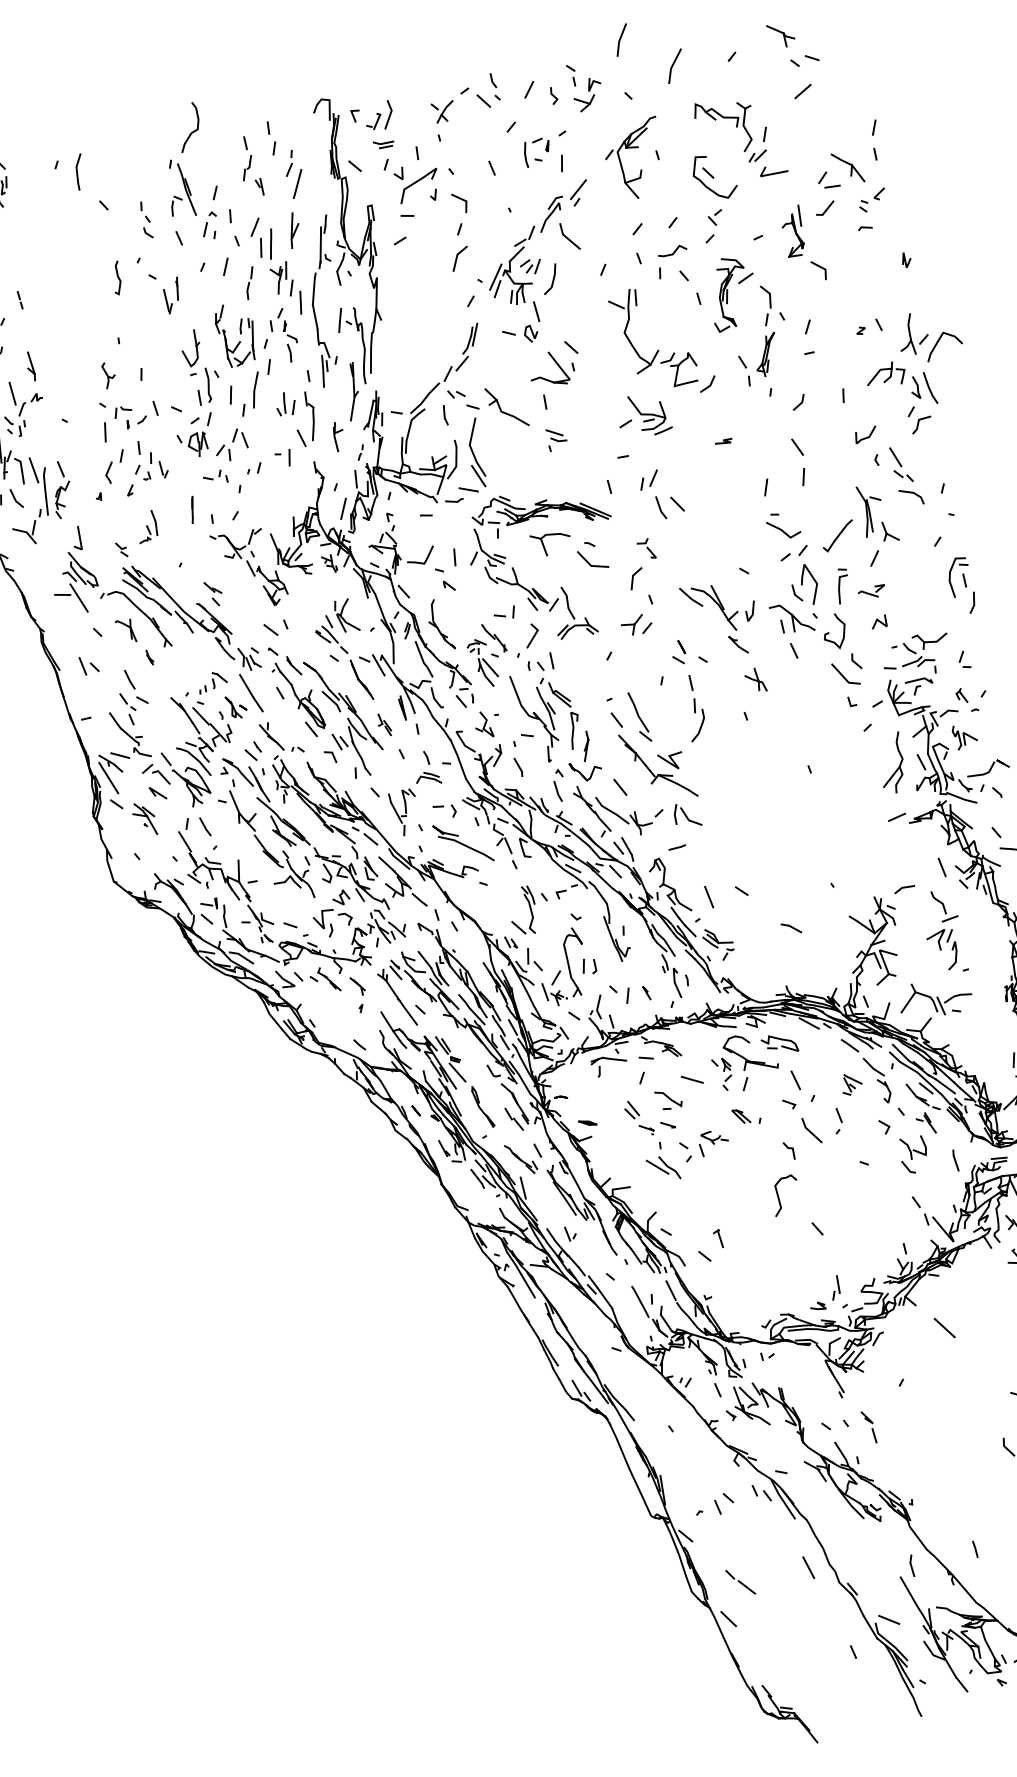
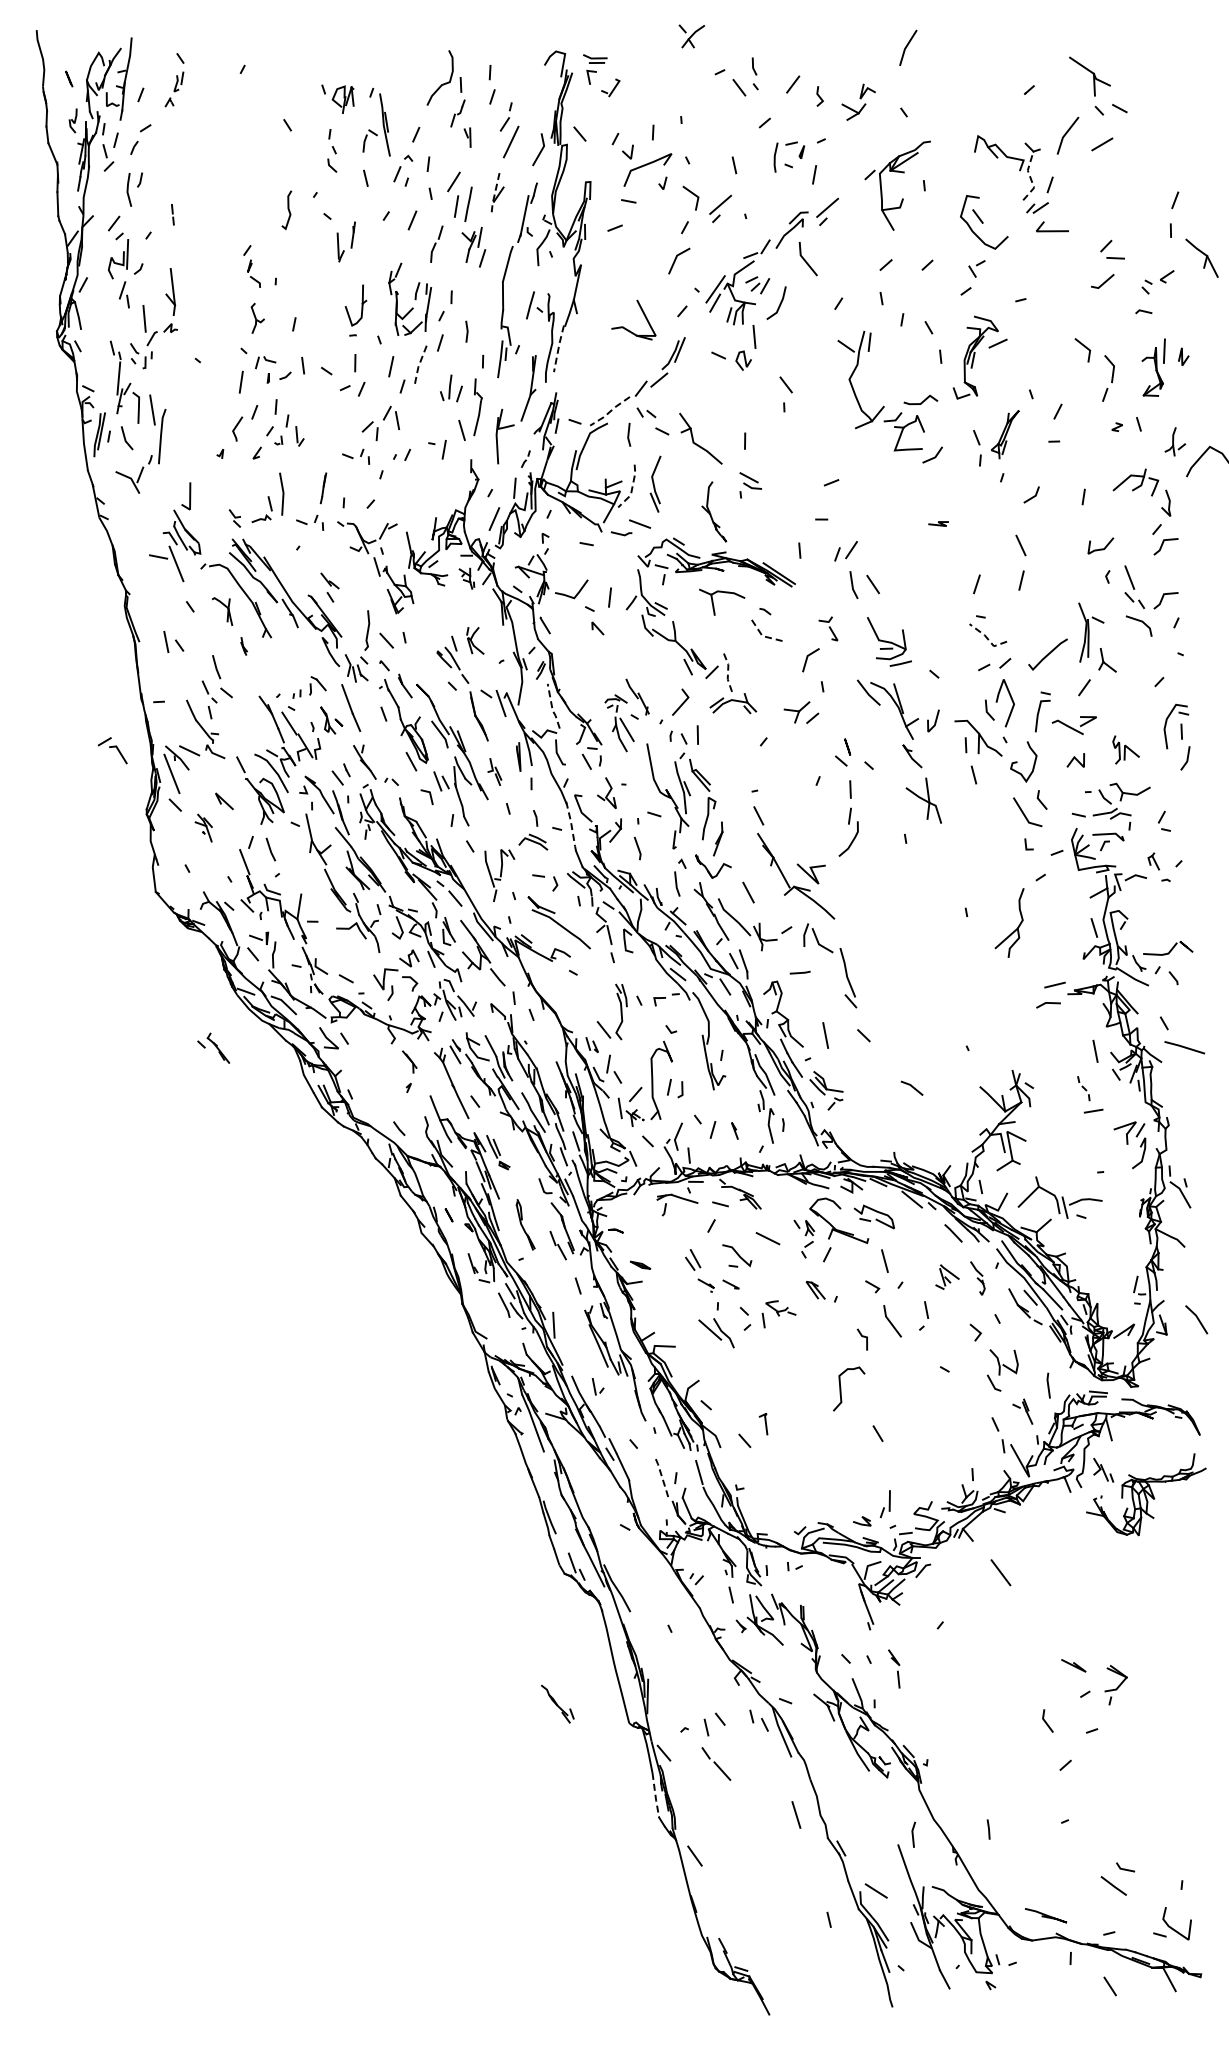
part: (781, 34) -> (1089, 75), size x1.4
line: (673, 65) -> (1066, 134), moved
part: (572, 75) -> (844, 77), removed
part: (443, 112) -> (691, 36), moved
line: (389, 115) -> (540, 150), moved
curve: (191, 131) -> (442, 83), moved
line: (746, 131) -> (1030, 177), solid -> dashed
part: (383, 143) -> (595, 58), moved
part: (847, 167) -> (1201, 257), moved
line: (78, 172) -> (265, 82), removed
part: (487, 207) -> (720, 208), added
line: (291, 231) -> (494, 194), solid -> dashed
part: (793, 231) -> (1153, 367), moved
line: (673, 252) -> (921, 401), moved
line: (300, 302) -> (489, 276), removed
part: (767, 305) -> (1108, 378), moved
part: (286, 326) -> (251, 266), moved
part: (912, 333) -> (1174, 441), size x0.6
line: (371, 352) -> (558, 348), solid -> dashed
part: (556, 363) -> (643, 314), moved
part: (30, 366) -> (170, 291), size x1.4
line: (208, 385) -> (367, 630), moved
line: (930, 387) -> (1183, 506), removed
line: (254, 390) -> (418, 366), solid -> dashed
line: (425, 398) -> (610, 411), solid -> dashed
part: (650, 413) -> (889, 641), moved
part: (338, 436) -> (504, 436), size x1.6
part: (192, 444) -> (337, 98), moved
part: (475, 452) -> (655, 483), size x0.7
line: (456, 460) -> (632, 488), solid -> dashed
line: (927, 469) -> (1163, 598), added
part: (61, 489) -> (179, 437), removed
part: (147, 526) -> (268, 497), size x1.4
line: (783, 532) -> (987, 638), solid -> dashed
part: (186, 541) -> (310, 522), added
line: (590, 565) -> (761, 635), solid -> dashed
part: (872, 592) -> (1074, 725), size x1.4
line: (568, 603) -> (728, 673), solid -> dashed
part: (504, 613) -> (654, 671), removed
part: (346, 615) -> (475, 640), size x0.7
part: (440, 624) -> (714, 511), moved
line: (423, 660) -> (552, 707), solid -> dashed
part: (755, 680) -> (923, 800), size x1.6
part: (639, 717) -> (848, 978), moved
part: (964, 736) -> (1125, 749), moved
line: (458, 759) -> (571, 826), solid -> dashed
part: (899, 765) -> (1017, 926), moved
part: (155, 775) -> (112, 750), moved
part: (144, 818) -> (203, 827), size x0.7
line: (904, 887) -> (1048, 1003), moved
line: (939, 901) -> (1085, 1089), solid -> dashed
part: (942, 950) -> (1129, 1145), moved
part: (324, 979) -> (213, 1047), moved
line: (457, 1072) -> (504, 1180), removed
part: (877, 1080) -> (977, 1278), size x0.6
part: (925, 1123) -> (1022, 1411), moved
part: (520, 1158) -> (557, 1703), moved
line: (640, 1302) -> (662, 1479), solid -> dashed
line: (685, 1574) -> (655, 1796), solid -> dashed
part: (740, 1581) -> (716, 1763), moved

